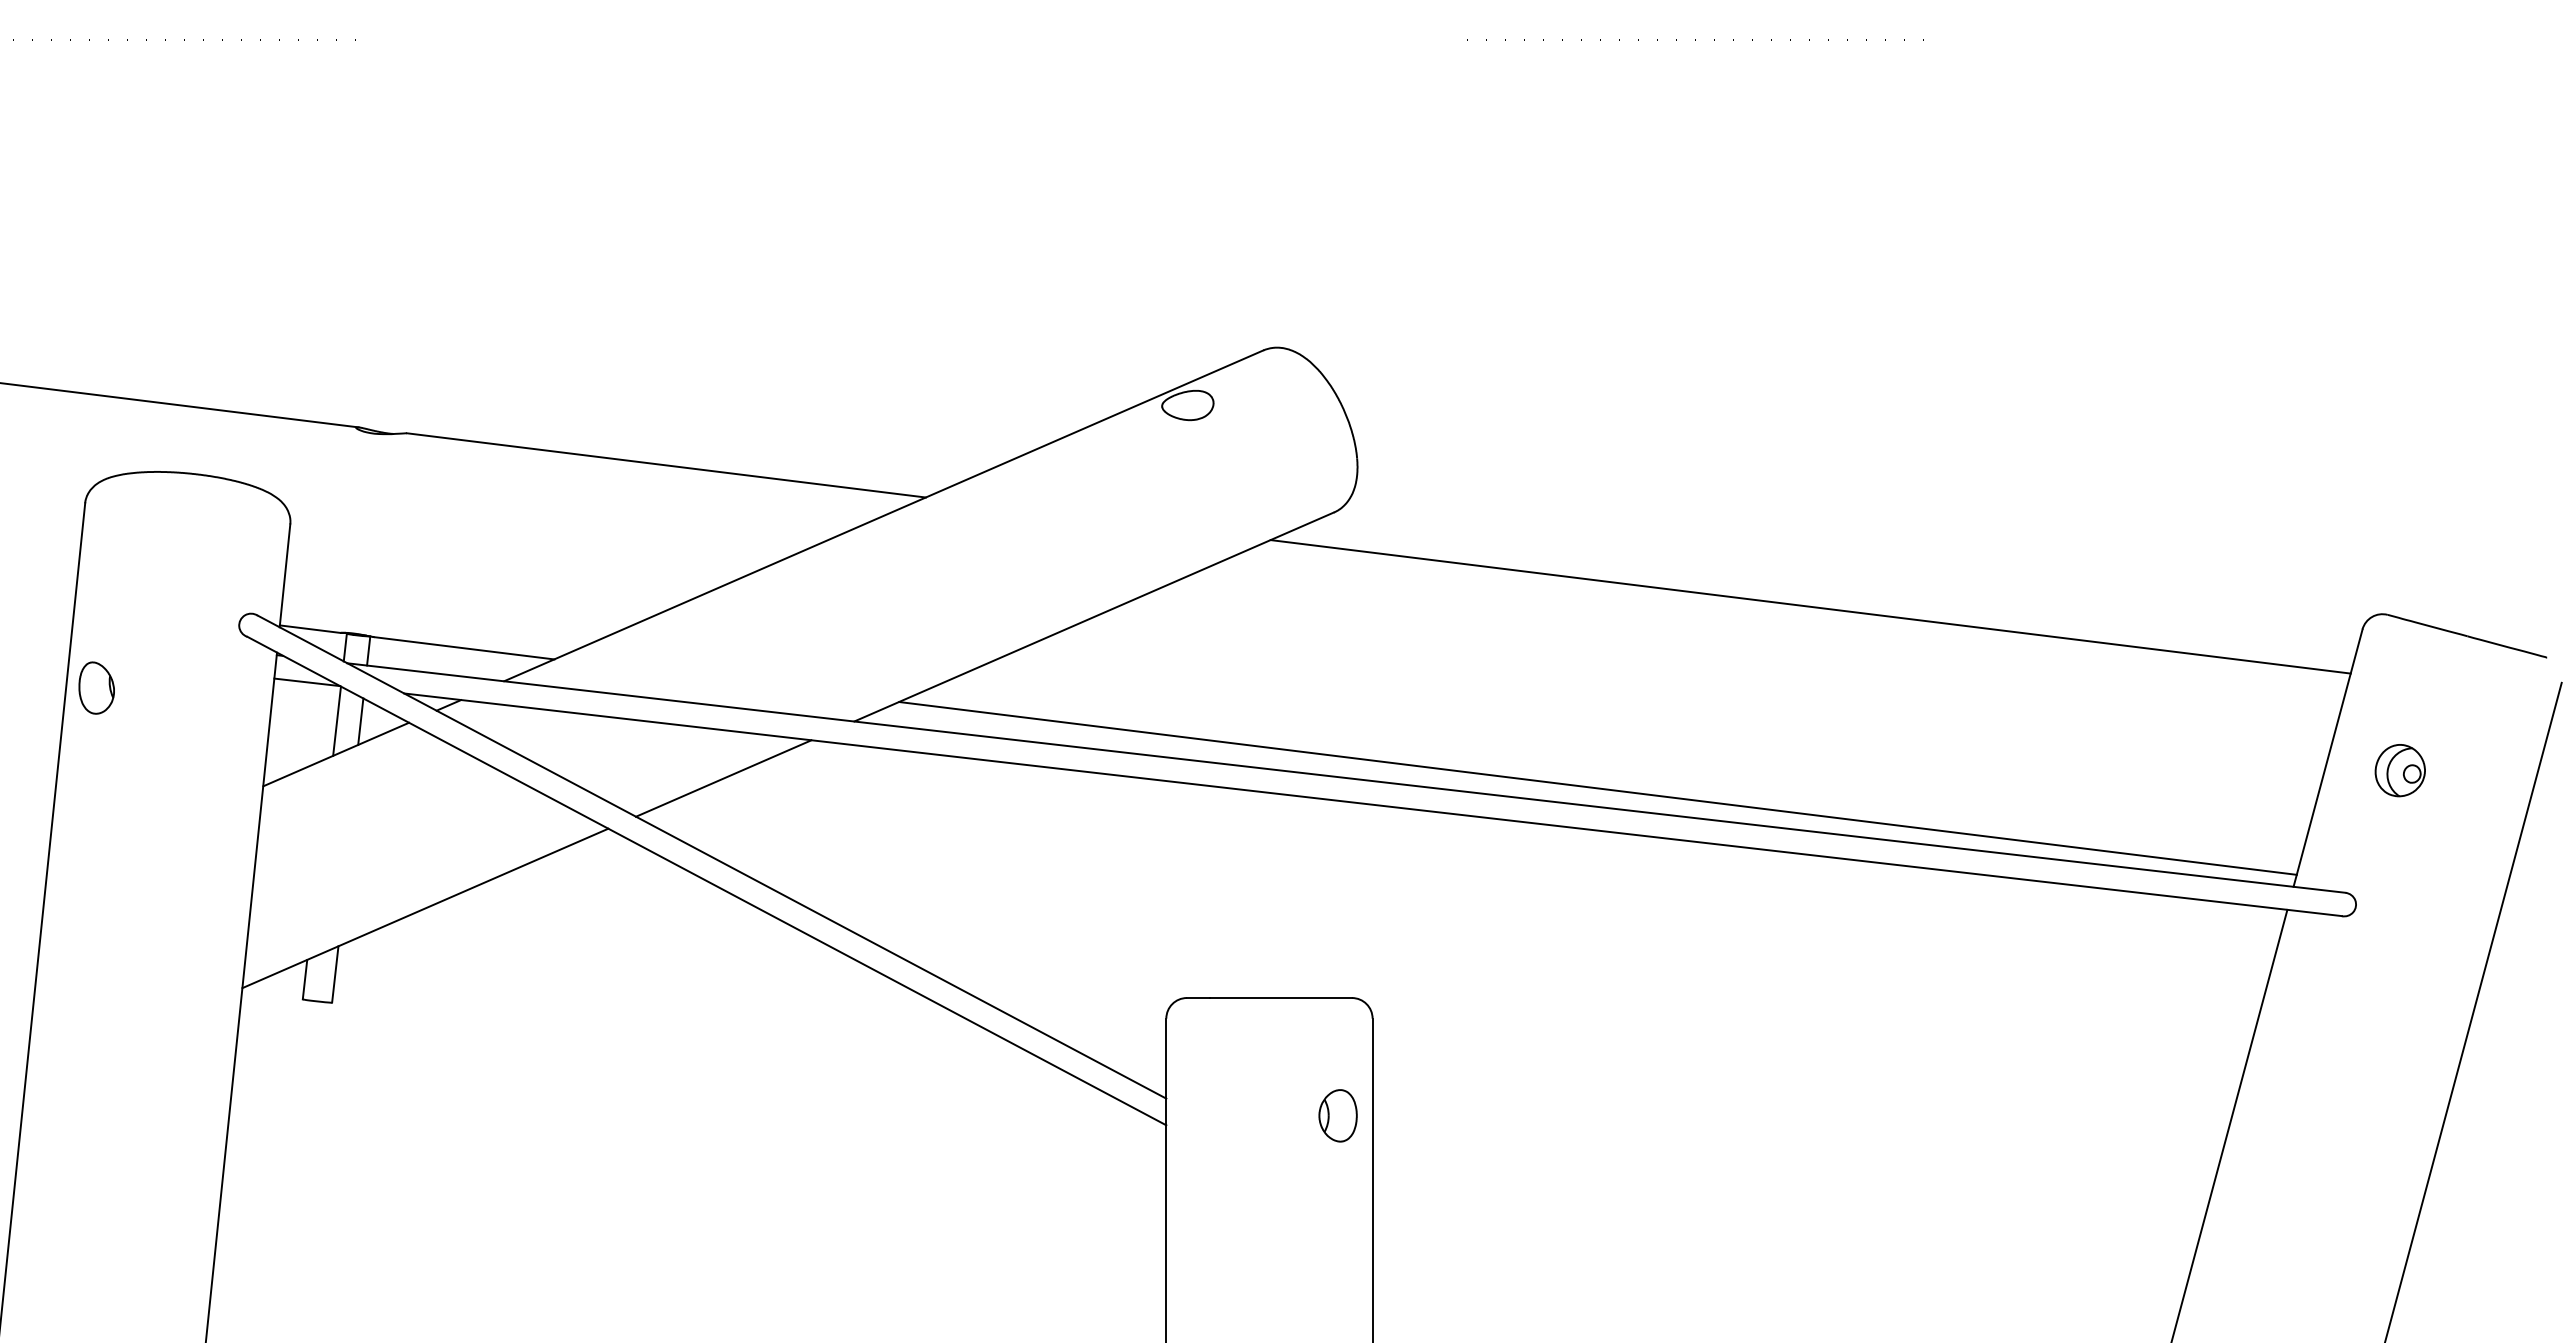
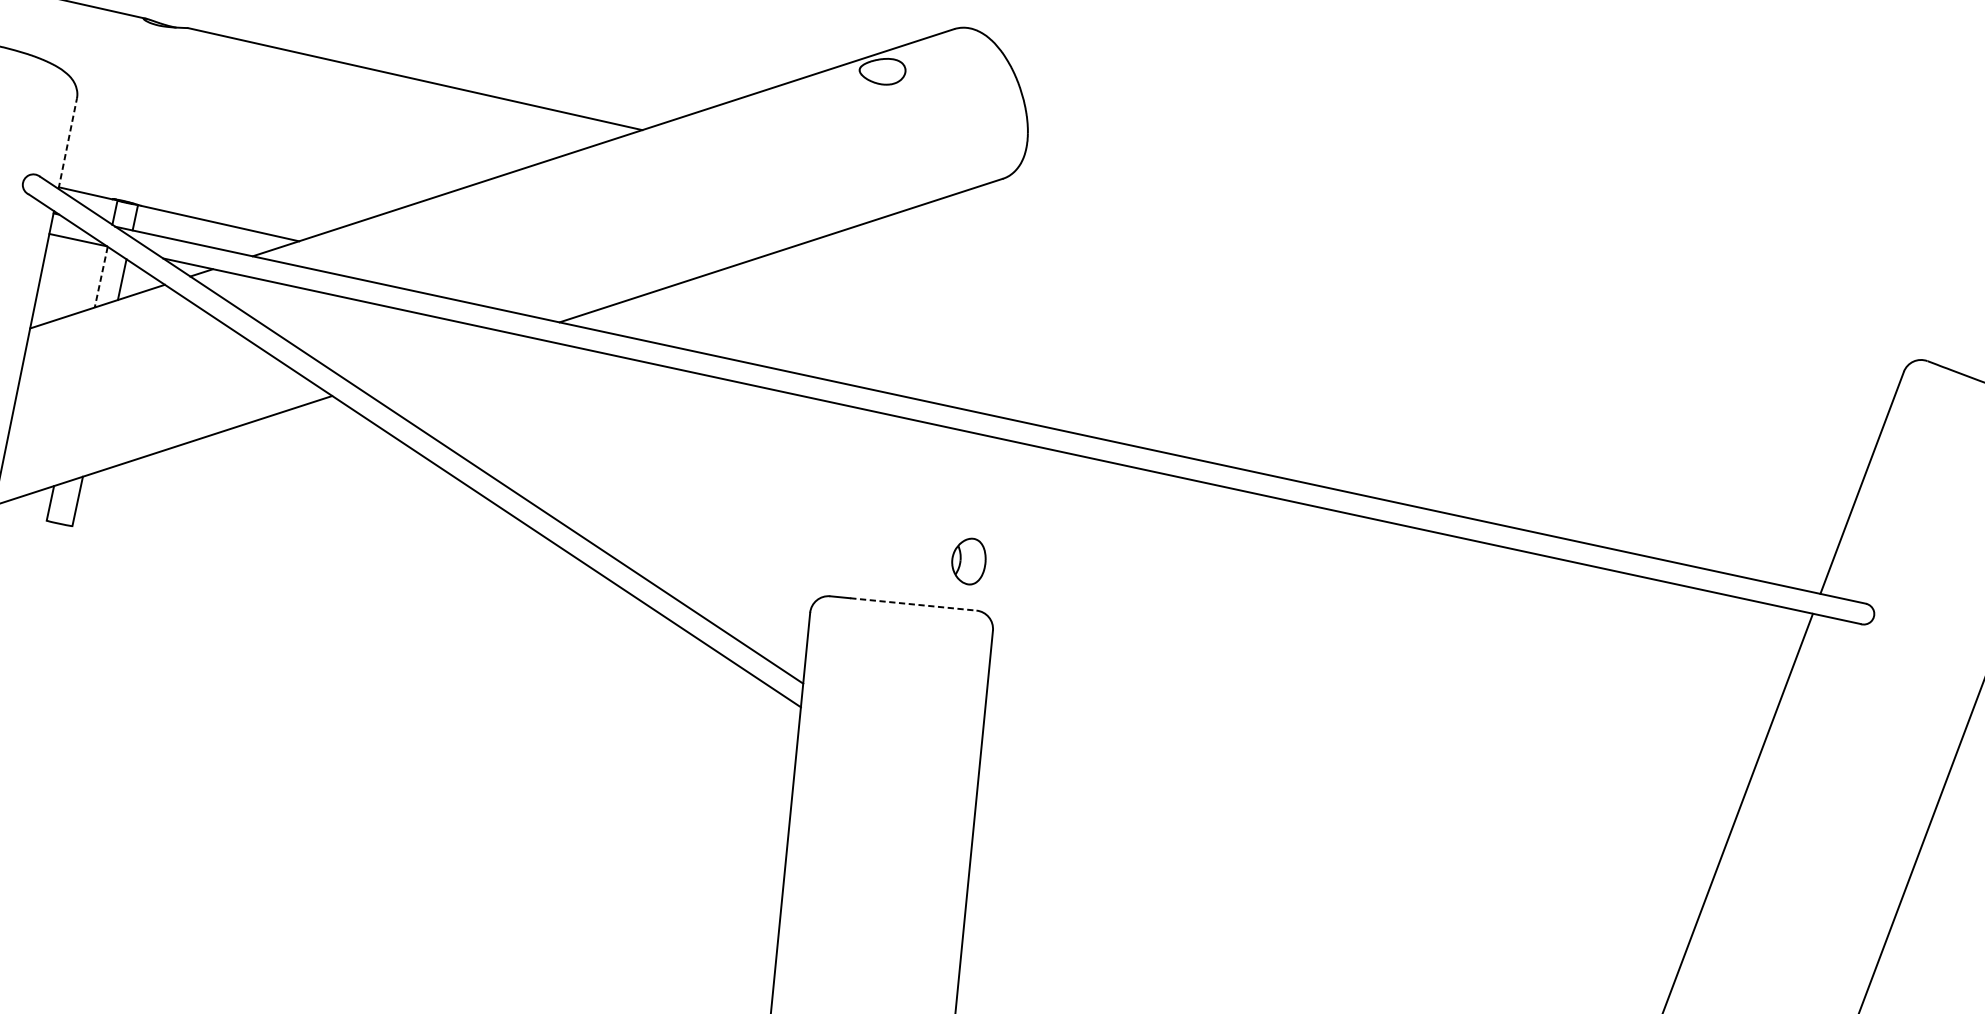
line: (284, 575) -> (67, 143), solid -> dashed
line: (1810, 606) -> (1416, 303), removed
line: (337, 721) -> (101, 277), solid -> dashed
part: (2399, 770) -> (1924, 500), removed
line: (723, 778) -> (438, 361), removed
line: (1597, 788) -> (1212, 446), removed
line: (1281, 998) -> (913, 604), solid -> dashed
part: (1337, 1115) -> (968, 561), moved

